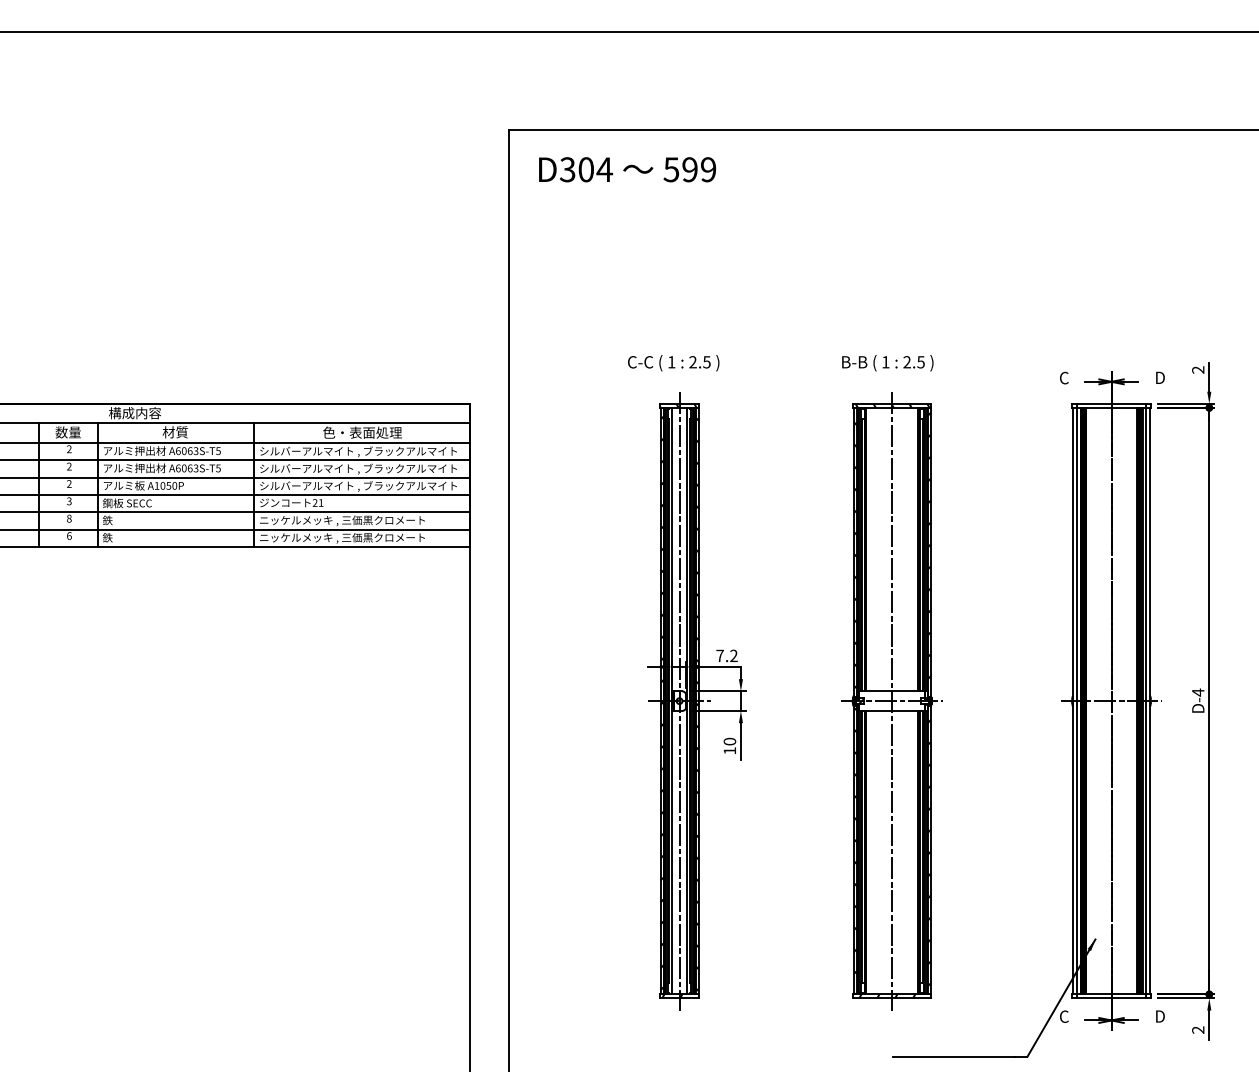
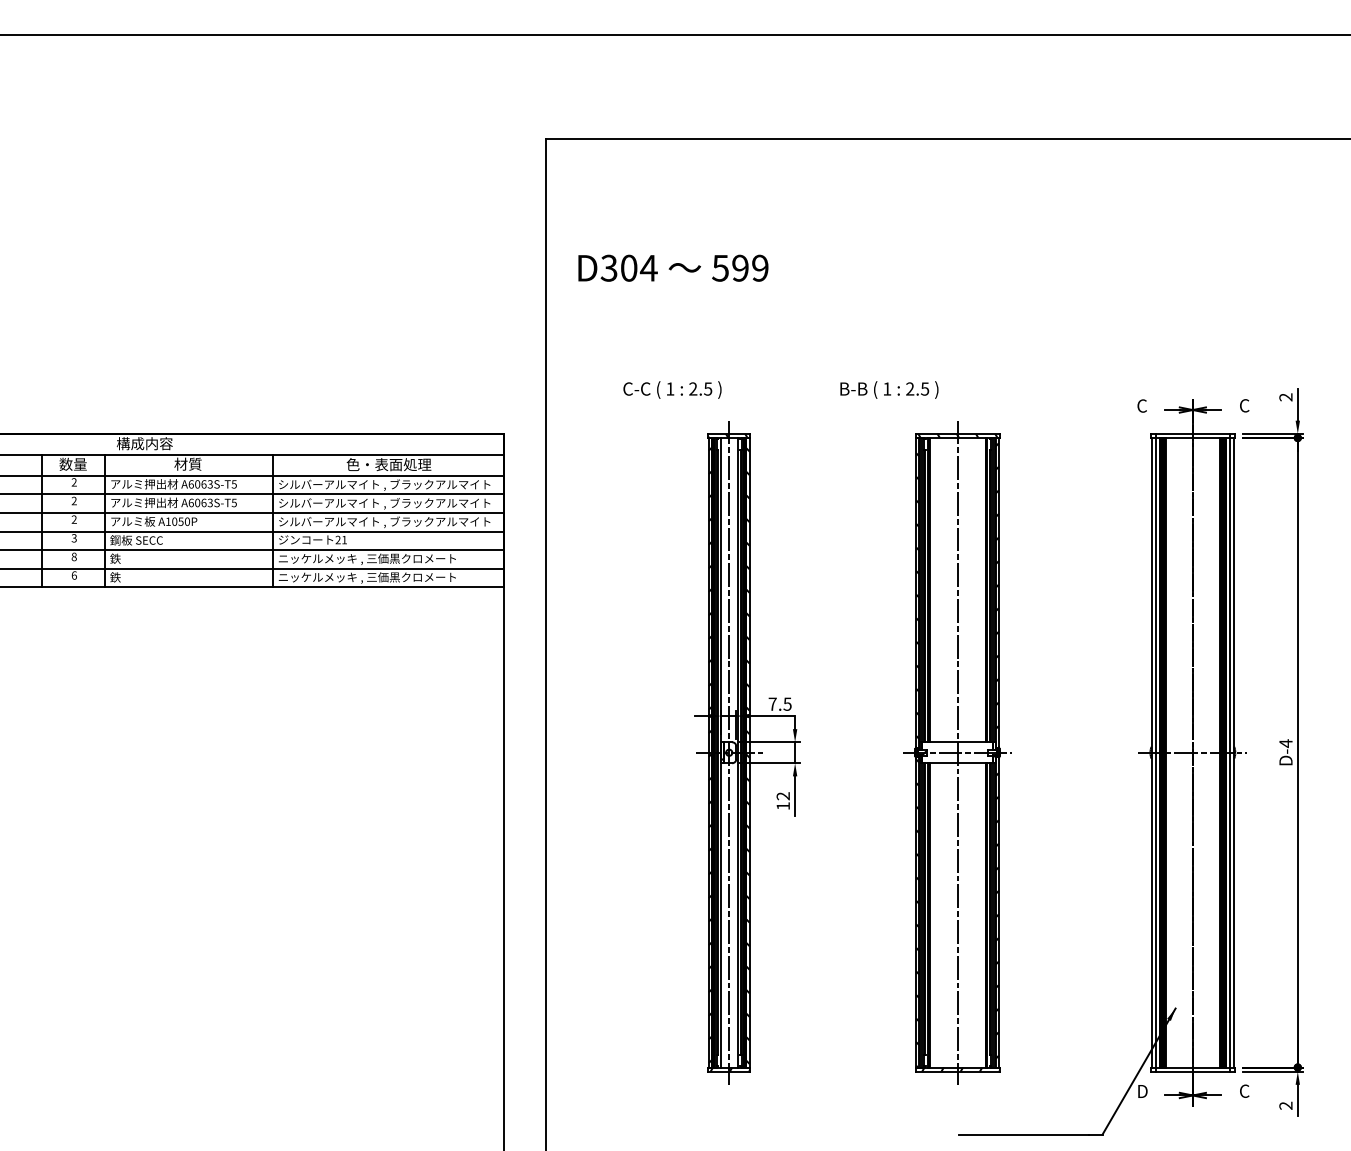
text: (627, 169) -> (673, 267), moved
text: (673, 363) -> (672, 390), moved
text: (887, 363) -> (889, 390), moved
text: (1159, 377) -> (1244, 405), D -> C
text: (733, 655) -> (787, 703), 7.2 -> 7.5
text: (729, 741) -> (782, 796), 10 -> 12
text: (1064, 1016) -> (1142, 1091), C -> D
text: (1159, 1016) -> (1244, 1091), D -> C

